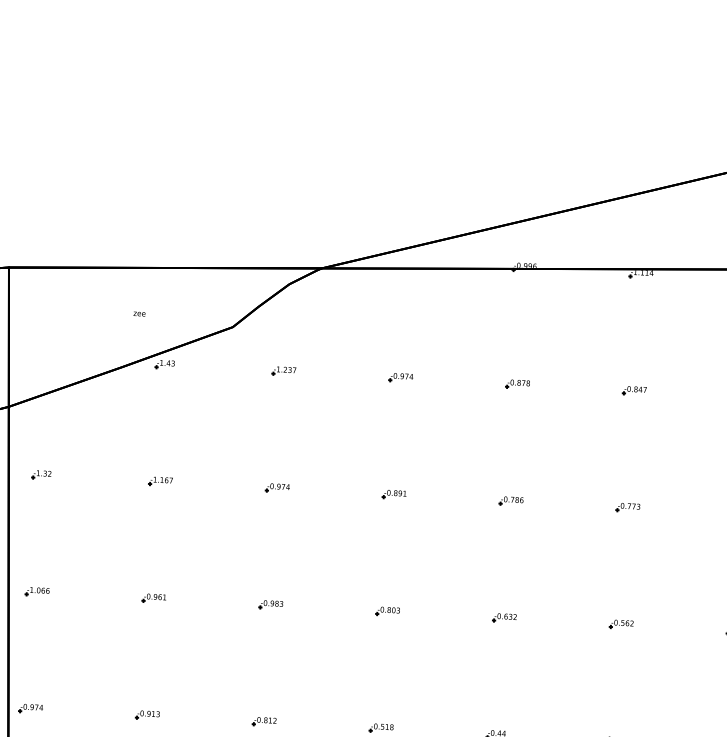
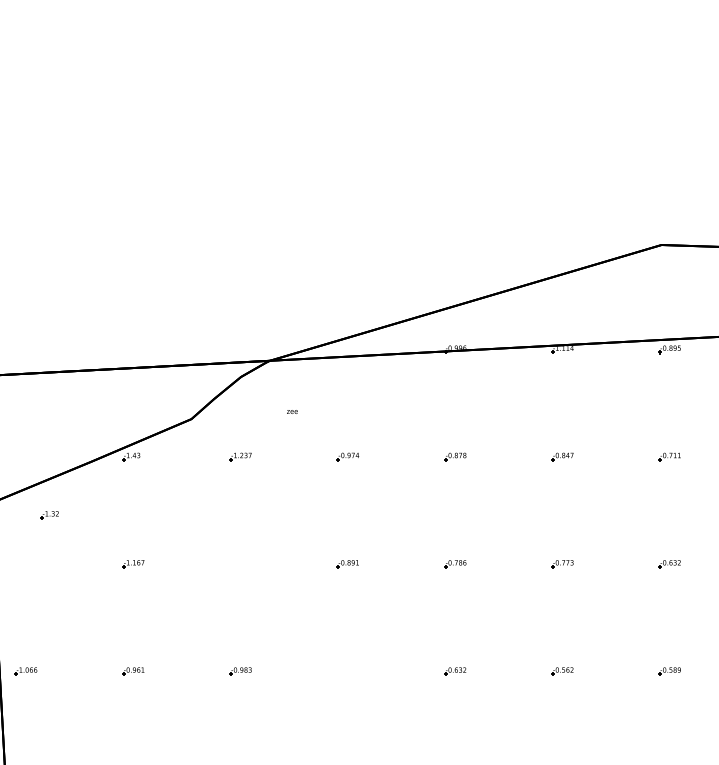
text: (139, 313) -> (292, 411), moved
part: (41, 475) -> (49, 515), moved
part: (277, 488) -> (240, 564), removed
part: (387, 611) -> (347, 671), removed

